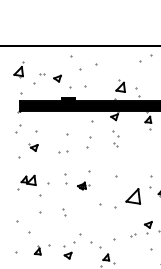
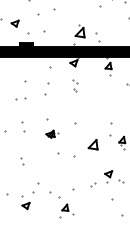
part: (116, 138) -> (75, 85), size x0.71
part: (83, 185) -> (52, 133), moved
part: (133, 195) -> (93, 143), size x0.62

